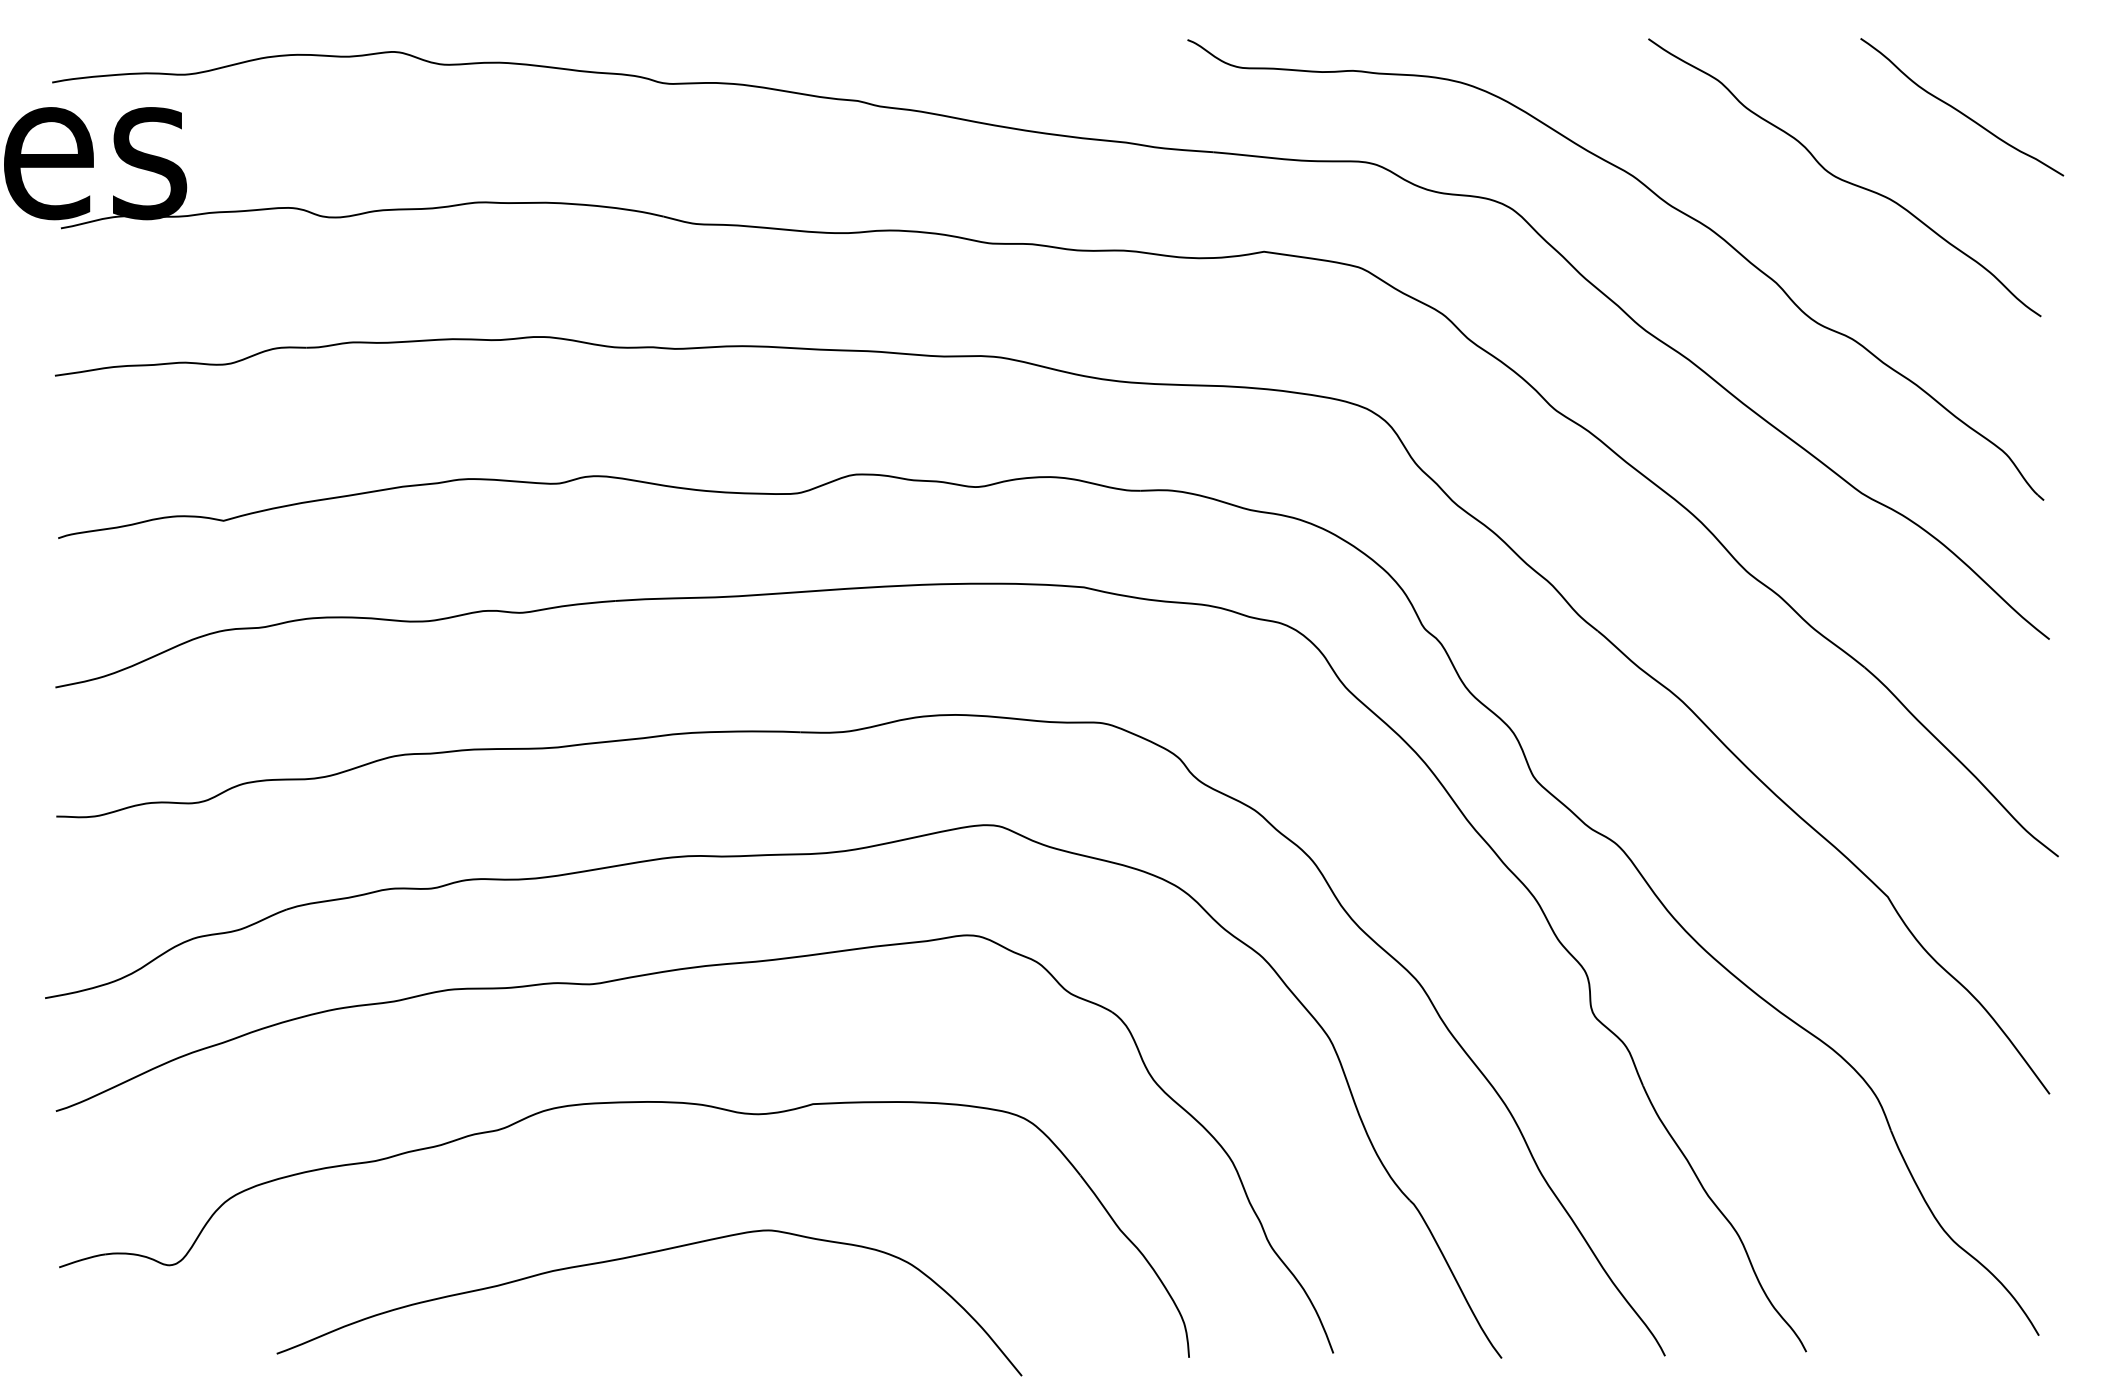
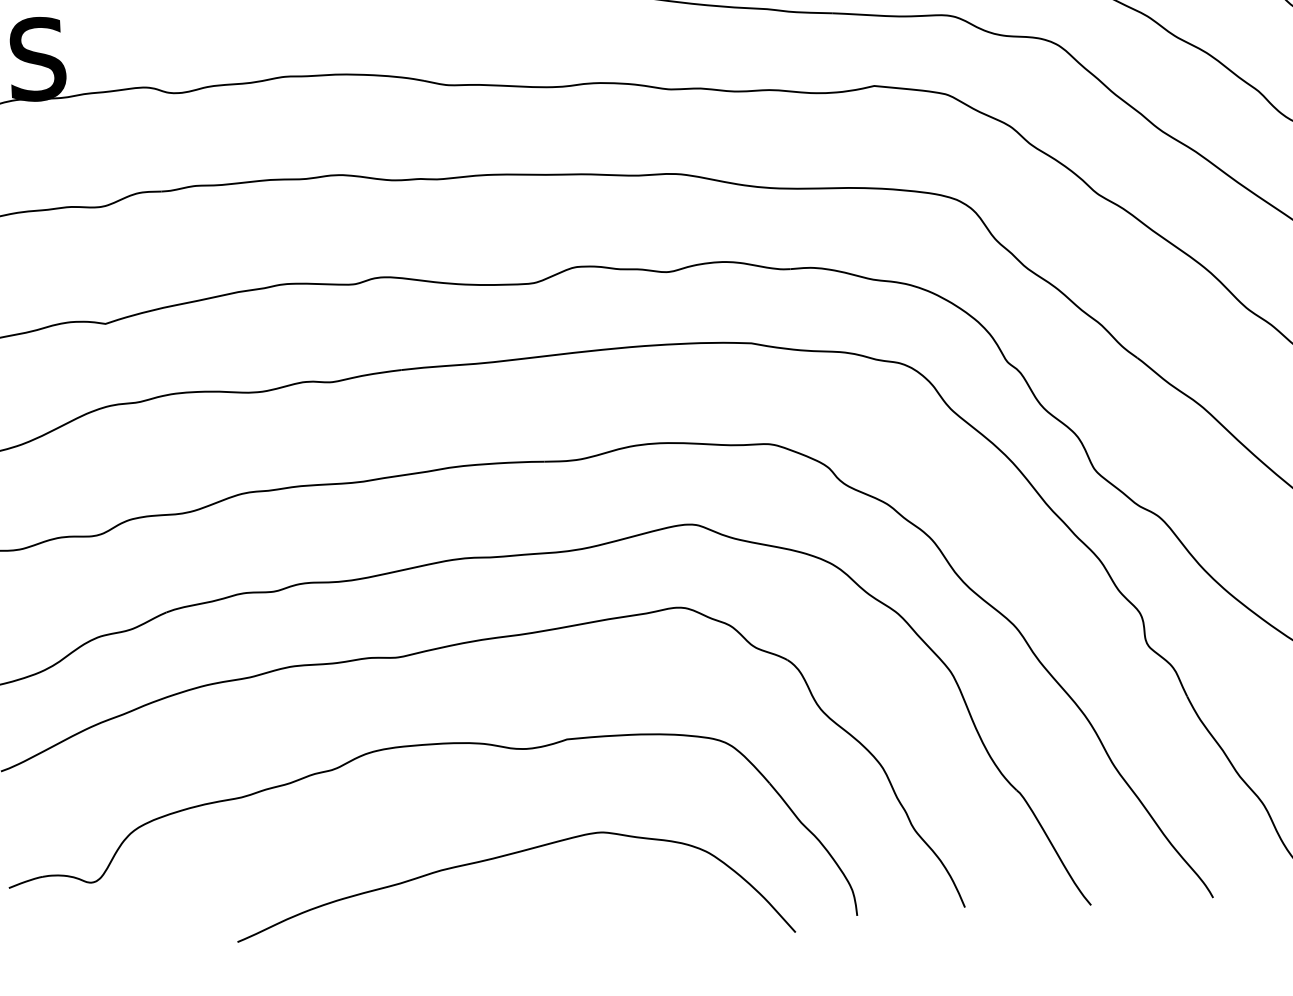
curve: (638, 1256) -> (504, 856), moved

